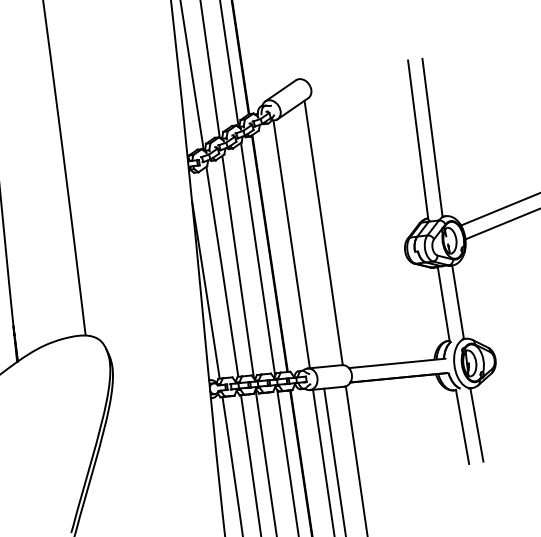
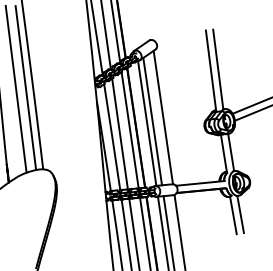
line: (30, 175) -> (15, 88), added
line: (50, 175) -> (25, 88), added
line: (302, 240) -> (152, 121), added

